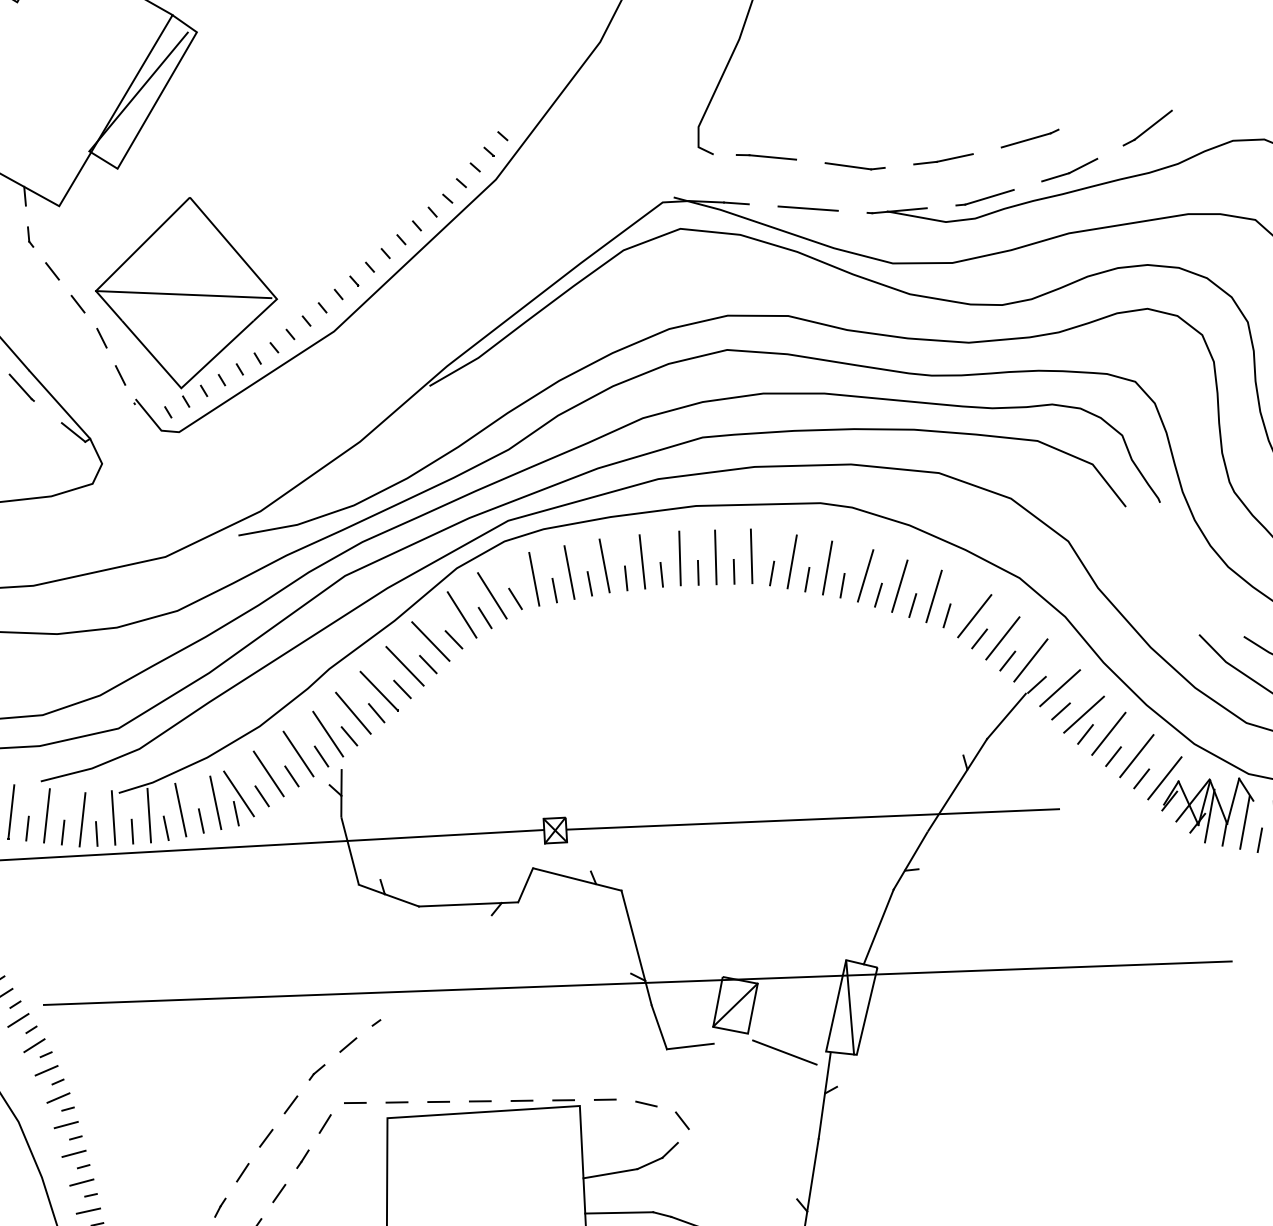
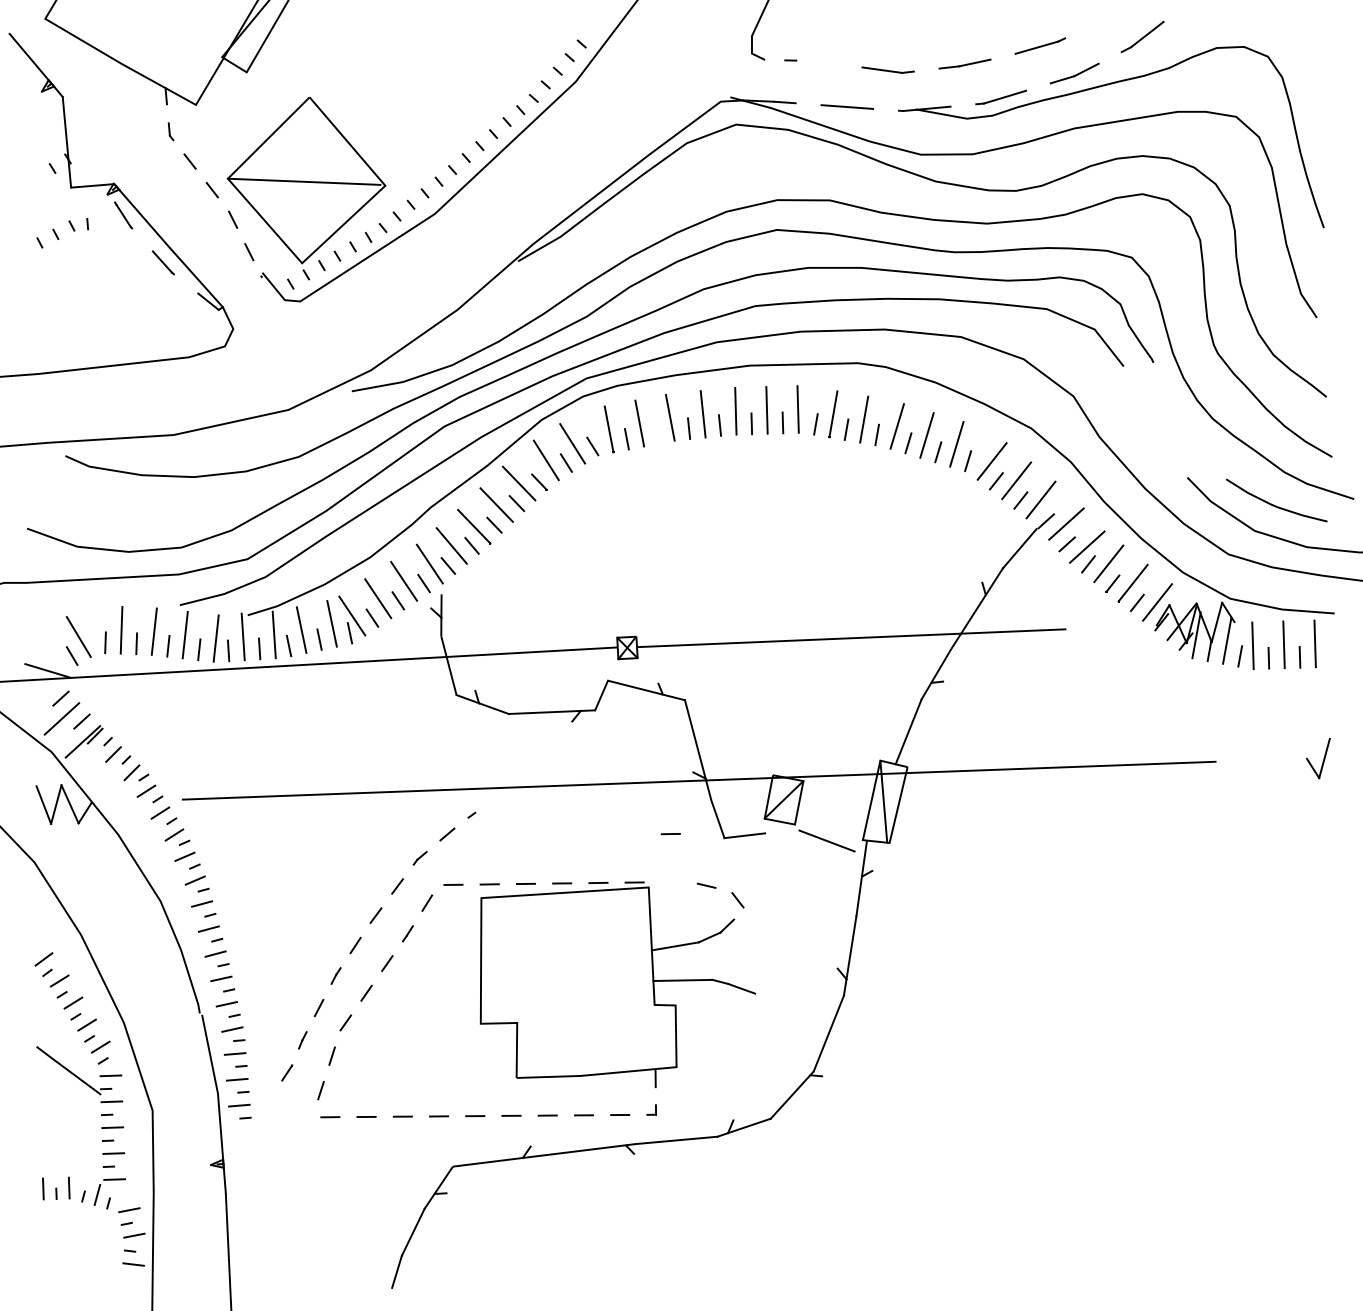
line: (772, 157) -> (816, 62), removed
line: (589, 584) -> (657, 433), removed
line: (604, 1100) -> (670, 834), moved

